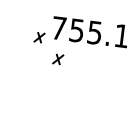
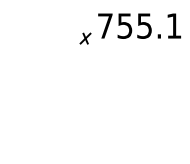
part: (58, 59) -> (108, 59), removed

